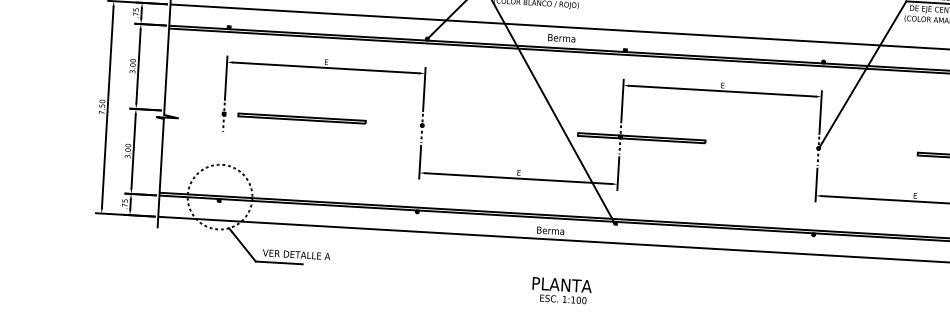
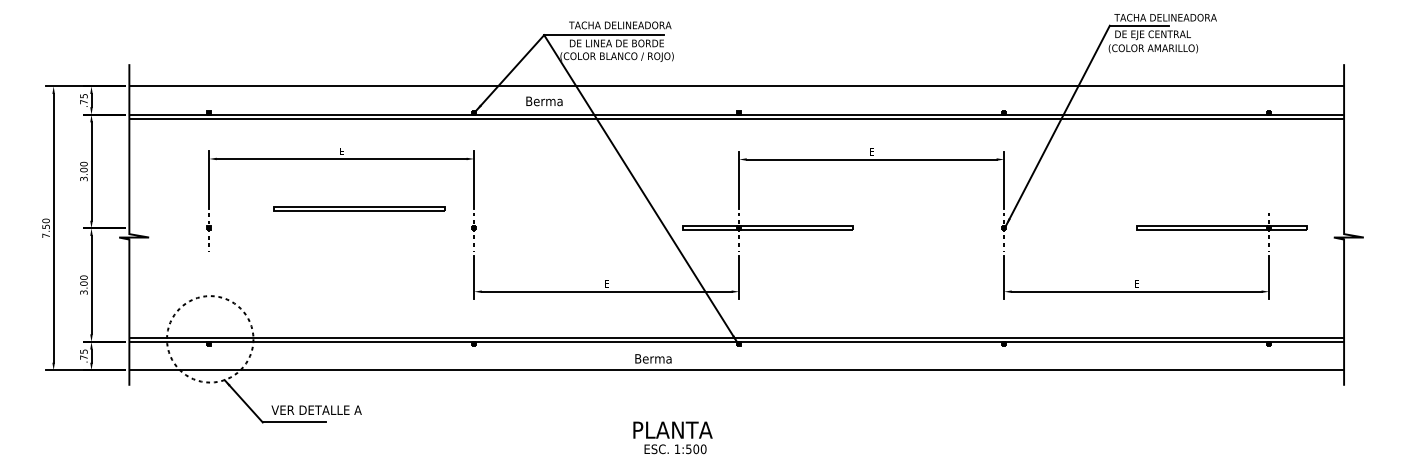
text: (561, 38) -> (544, 101), moved
part: (302, 117) -> (359, 208), moved
text: (572, 300) -> (688, 449), 1:100 -> 1:500

